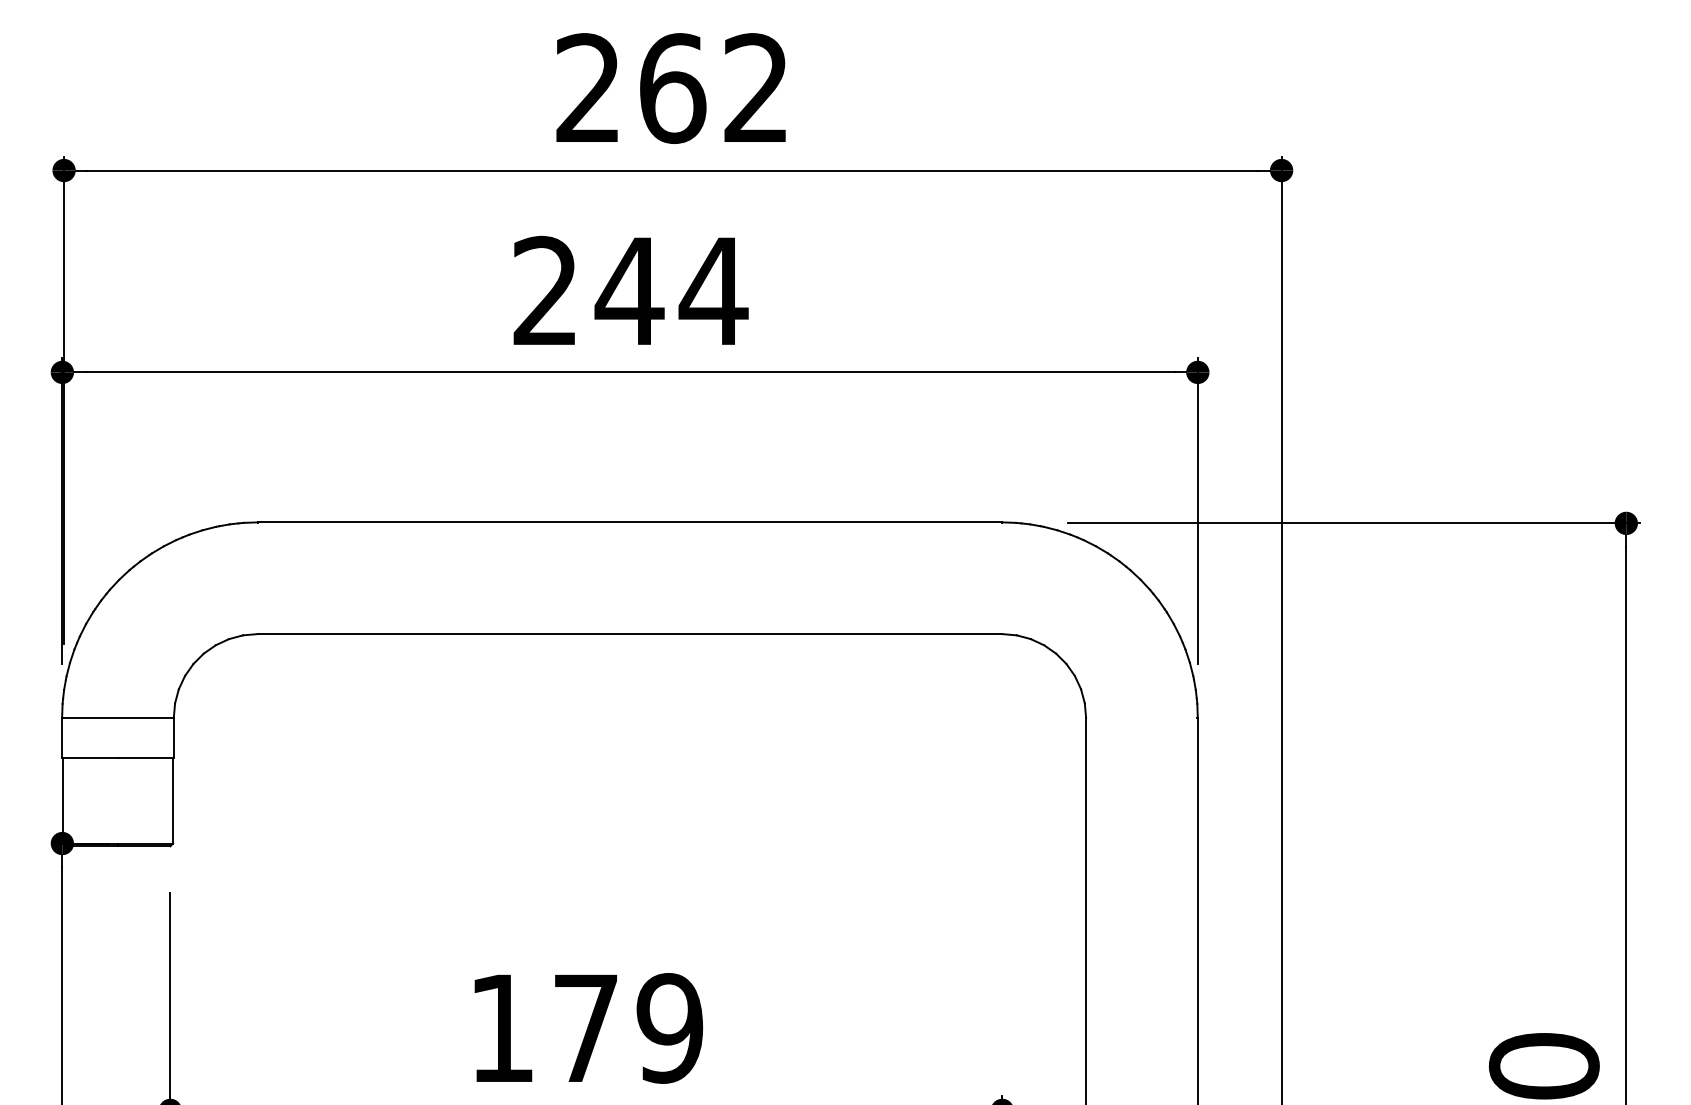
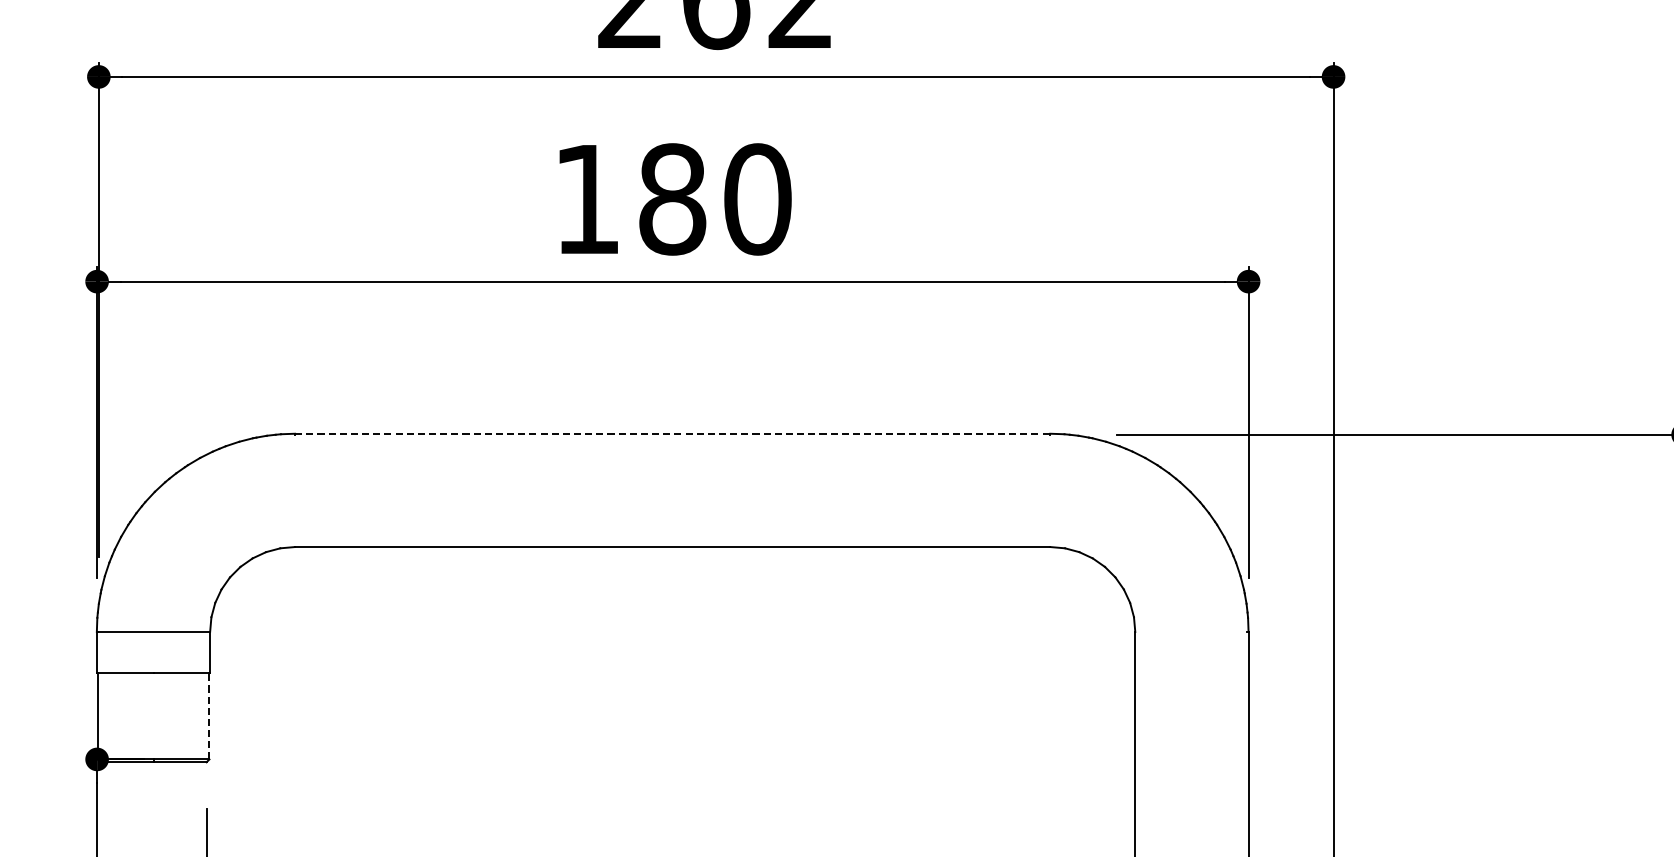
text: (630, 290) -> (673, 198), 244 -> 180
line: (630, 522) -> (673, 433), solid -> dashed
line: (173, 800) -> (209, 715), solid -> dashed

